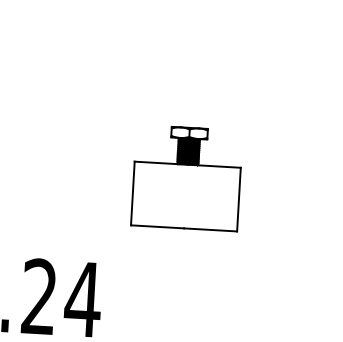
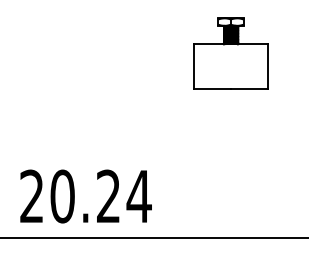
part: (186, 177) -> (230, 53), moved

